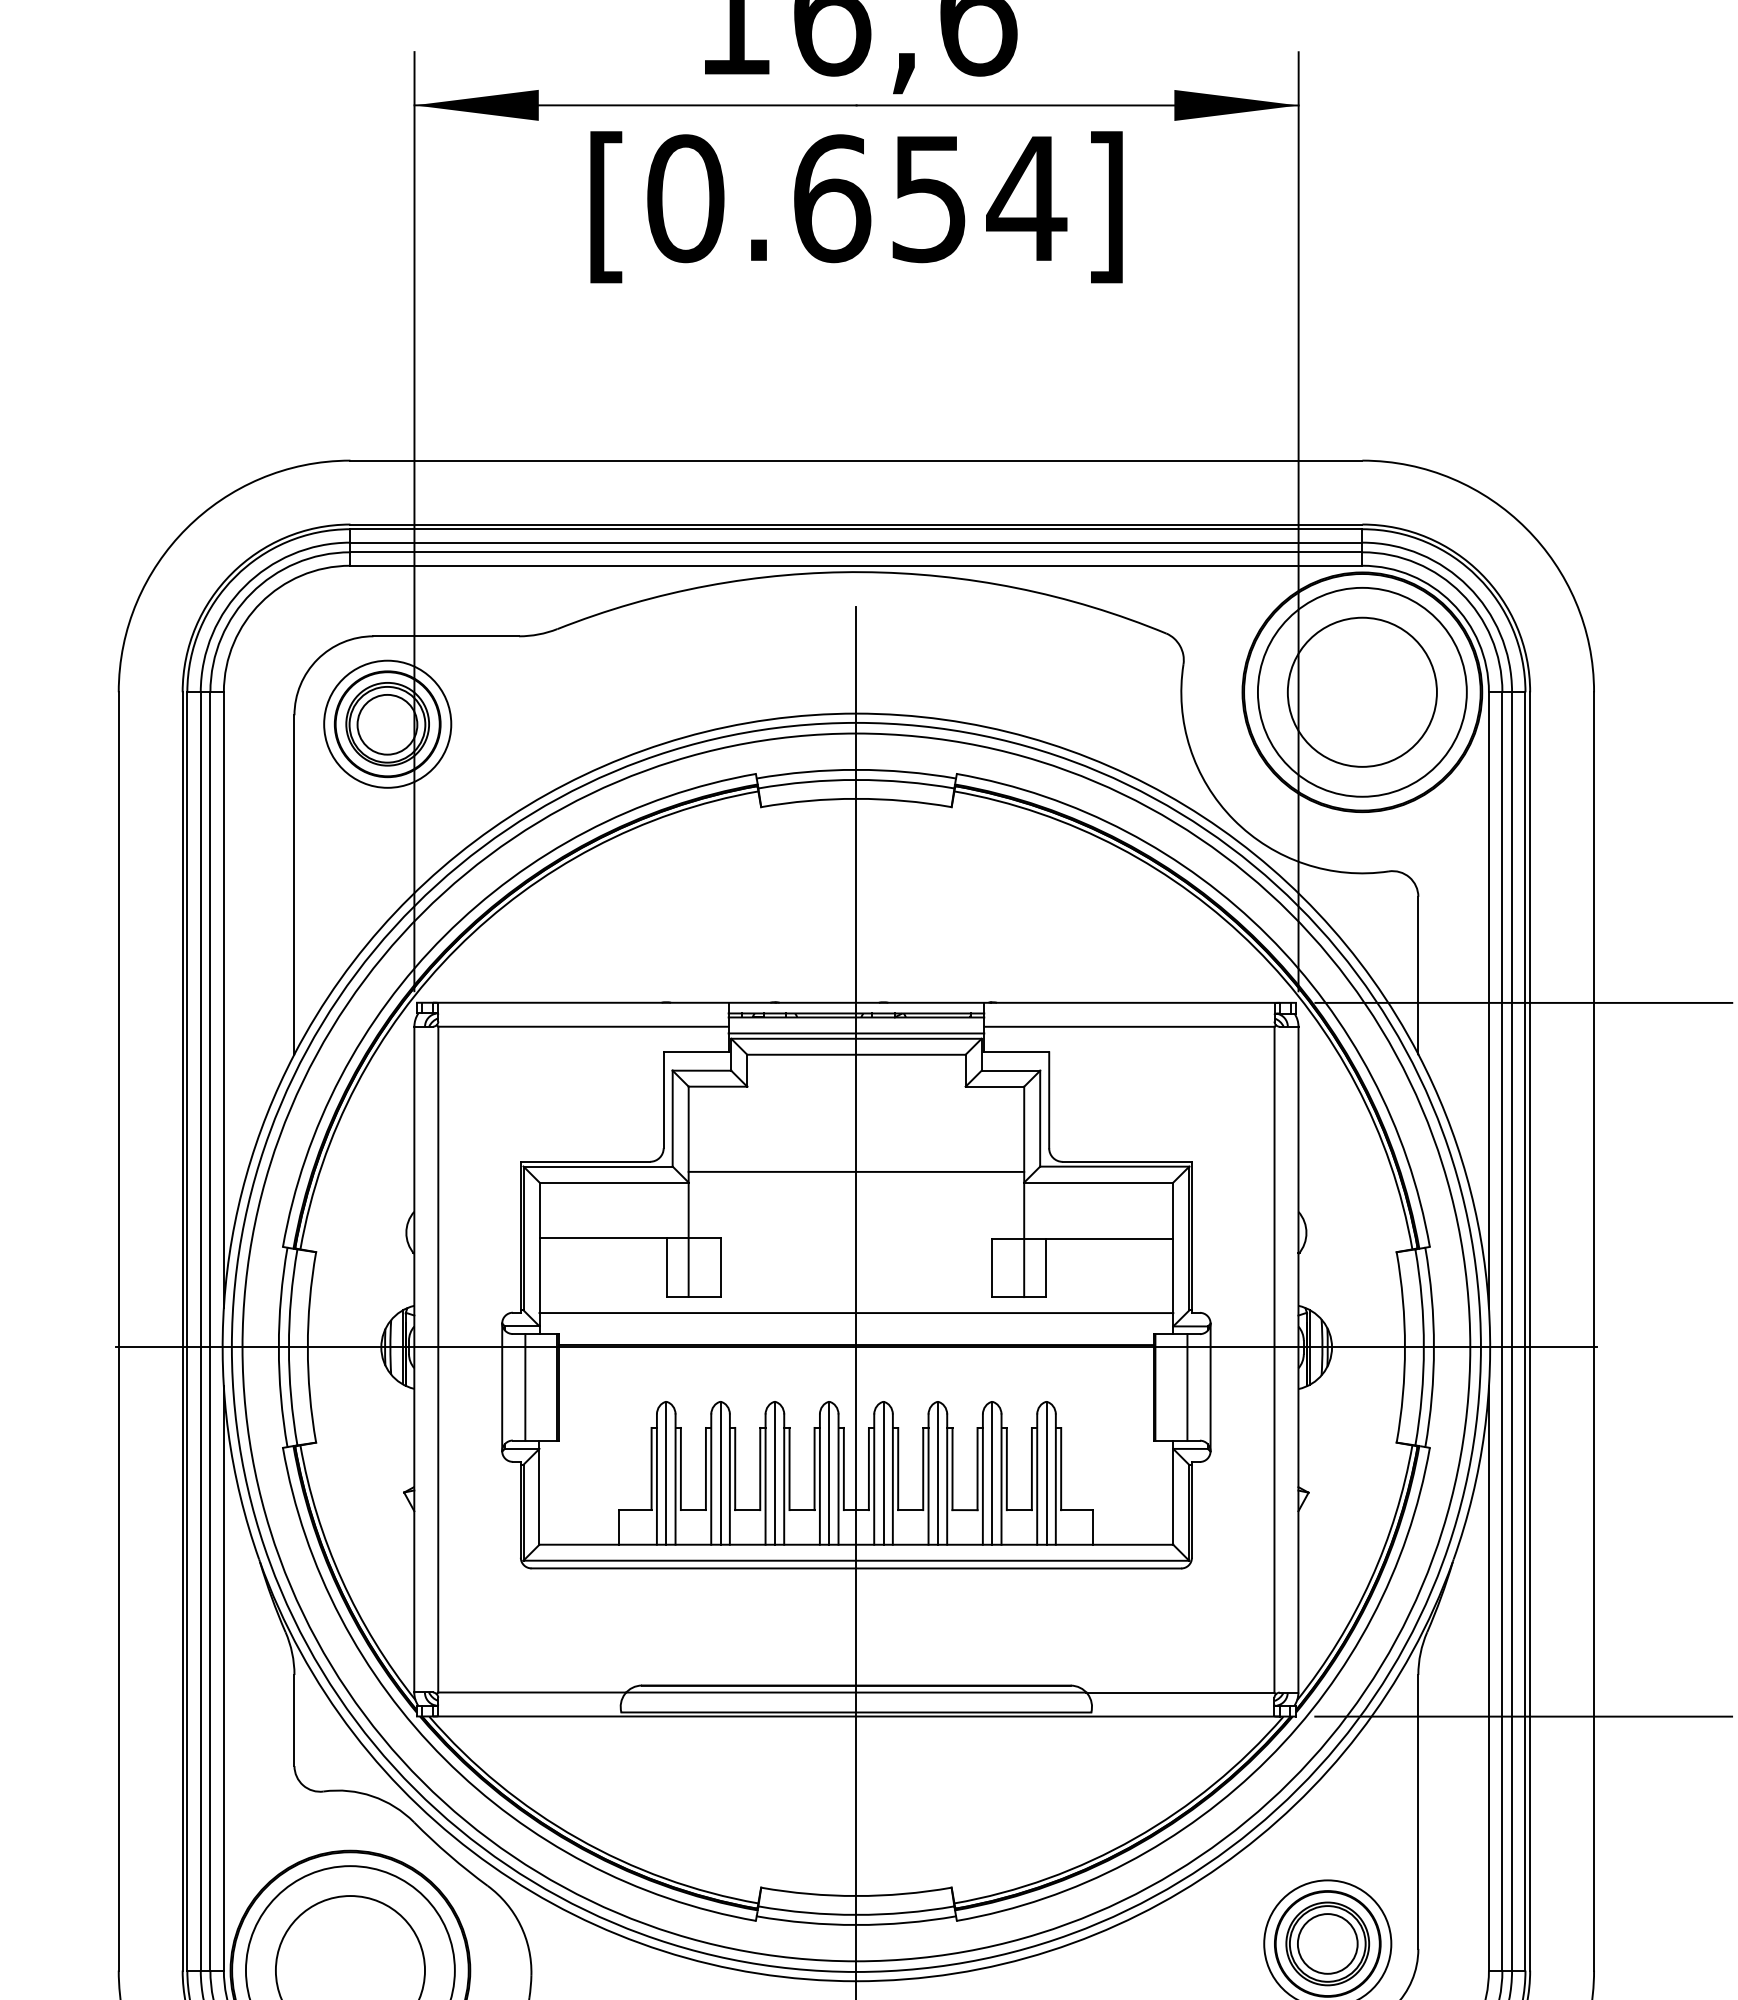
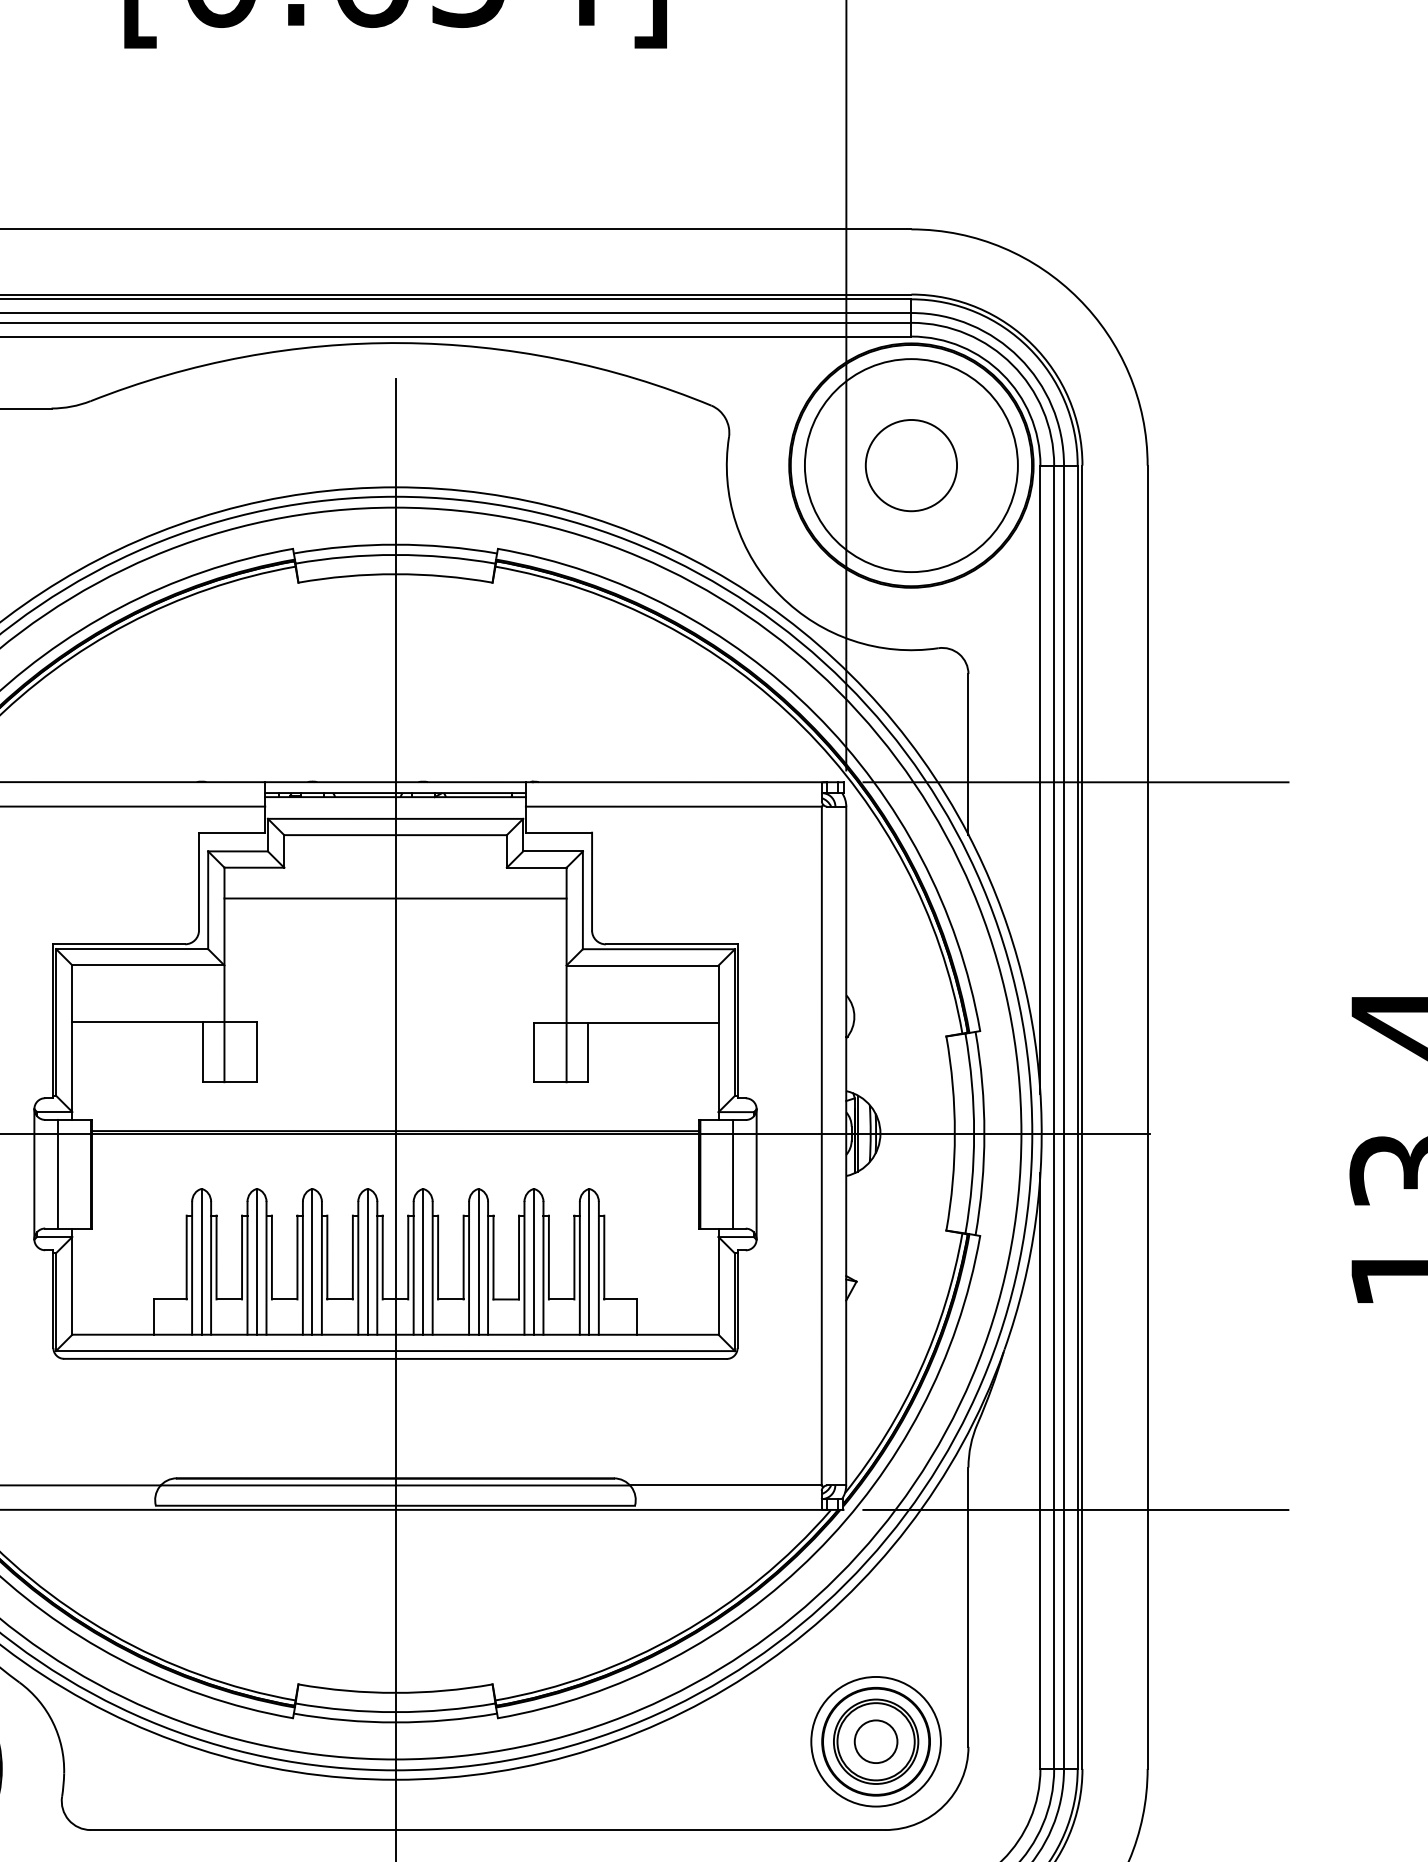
circle: (1361, 691) -> (910, 464), size x0.6
line: (856, 1033) -> (395, 813), removed
line: (856, 1171) -> (395, 898), moved
line: (856, 1313) -> (395, 1098), removed
circle: (1327, 1943) -> (875, 1741), size x0.7

